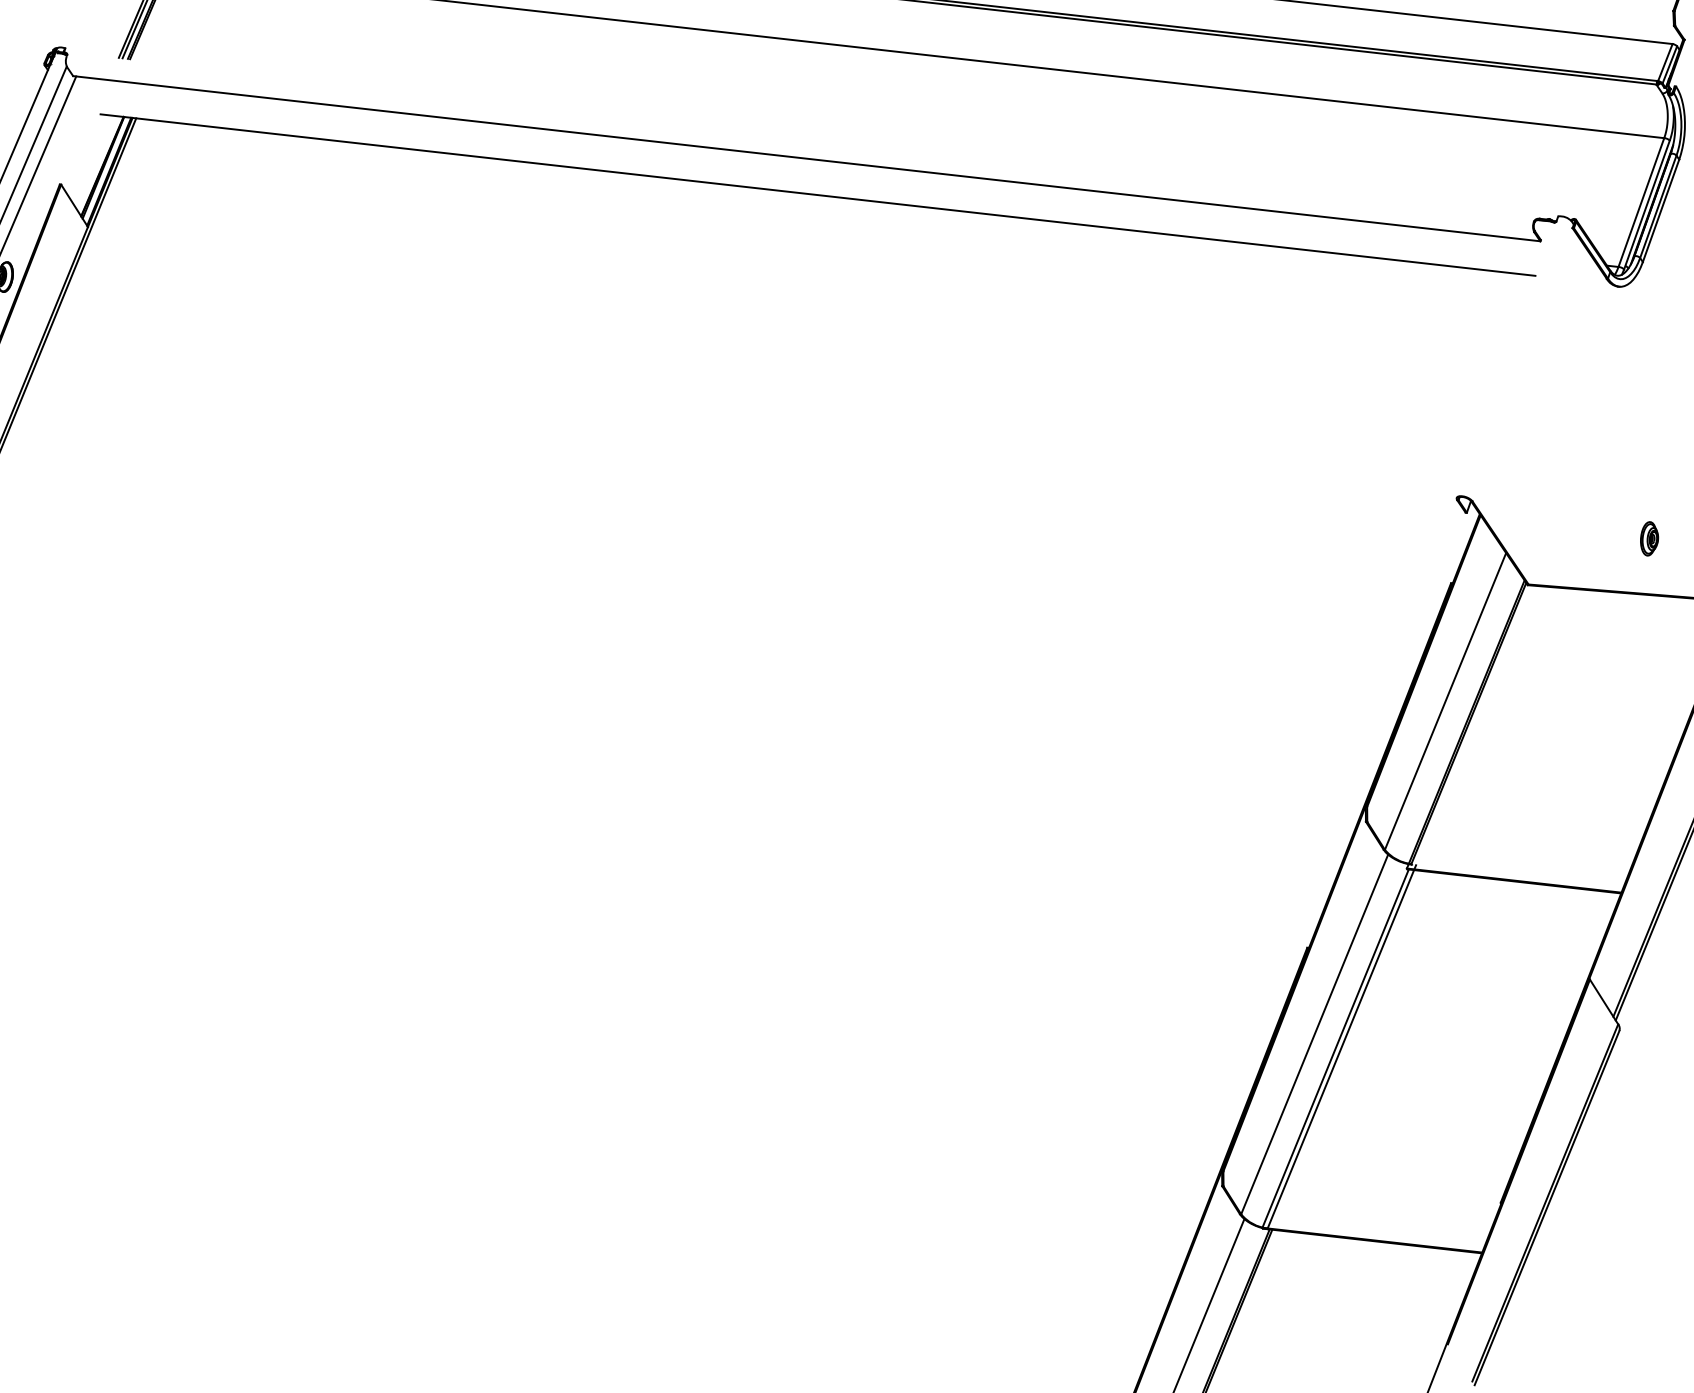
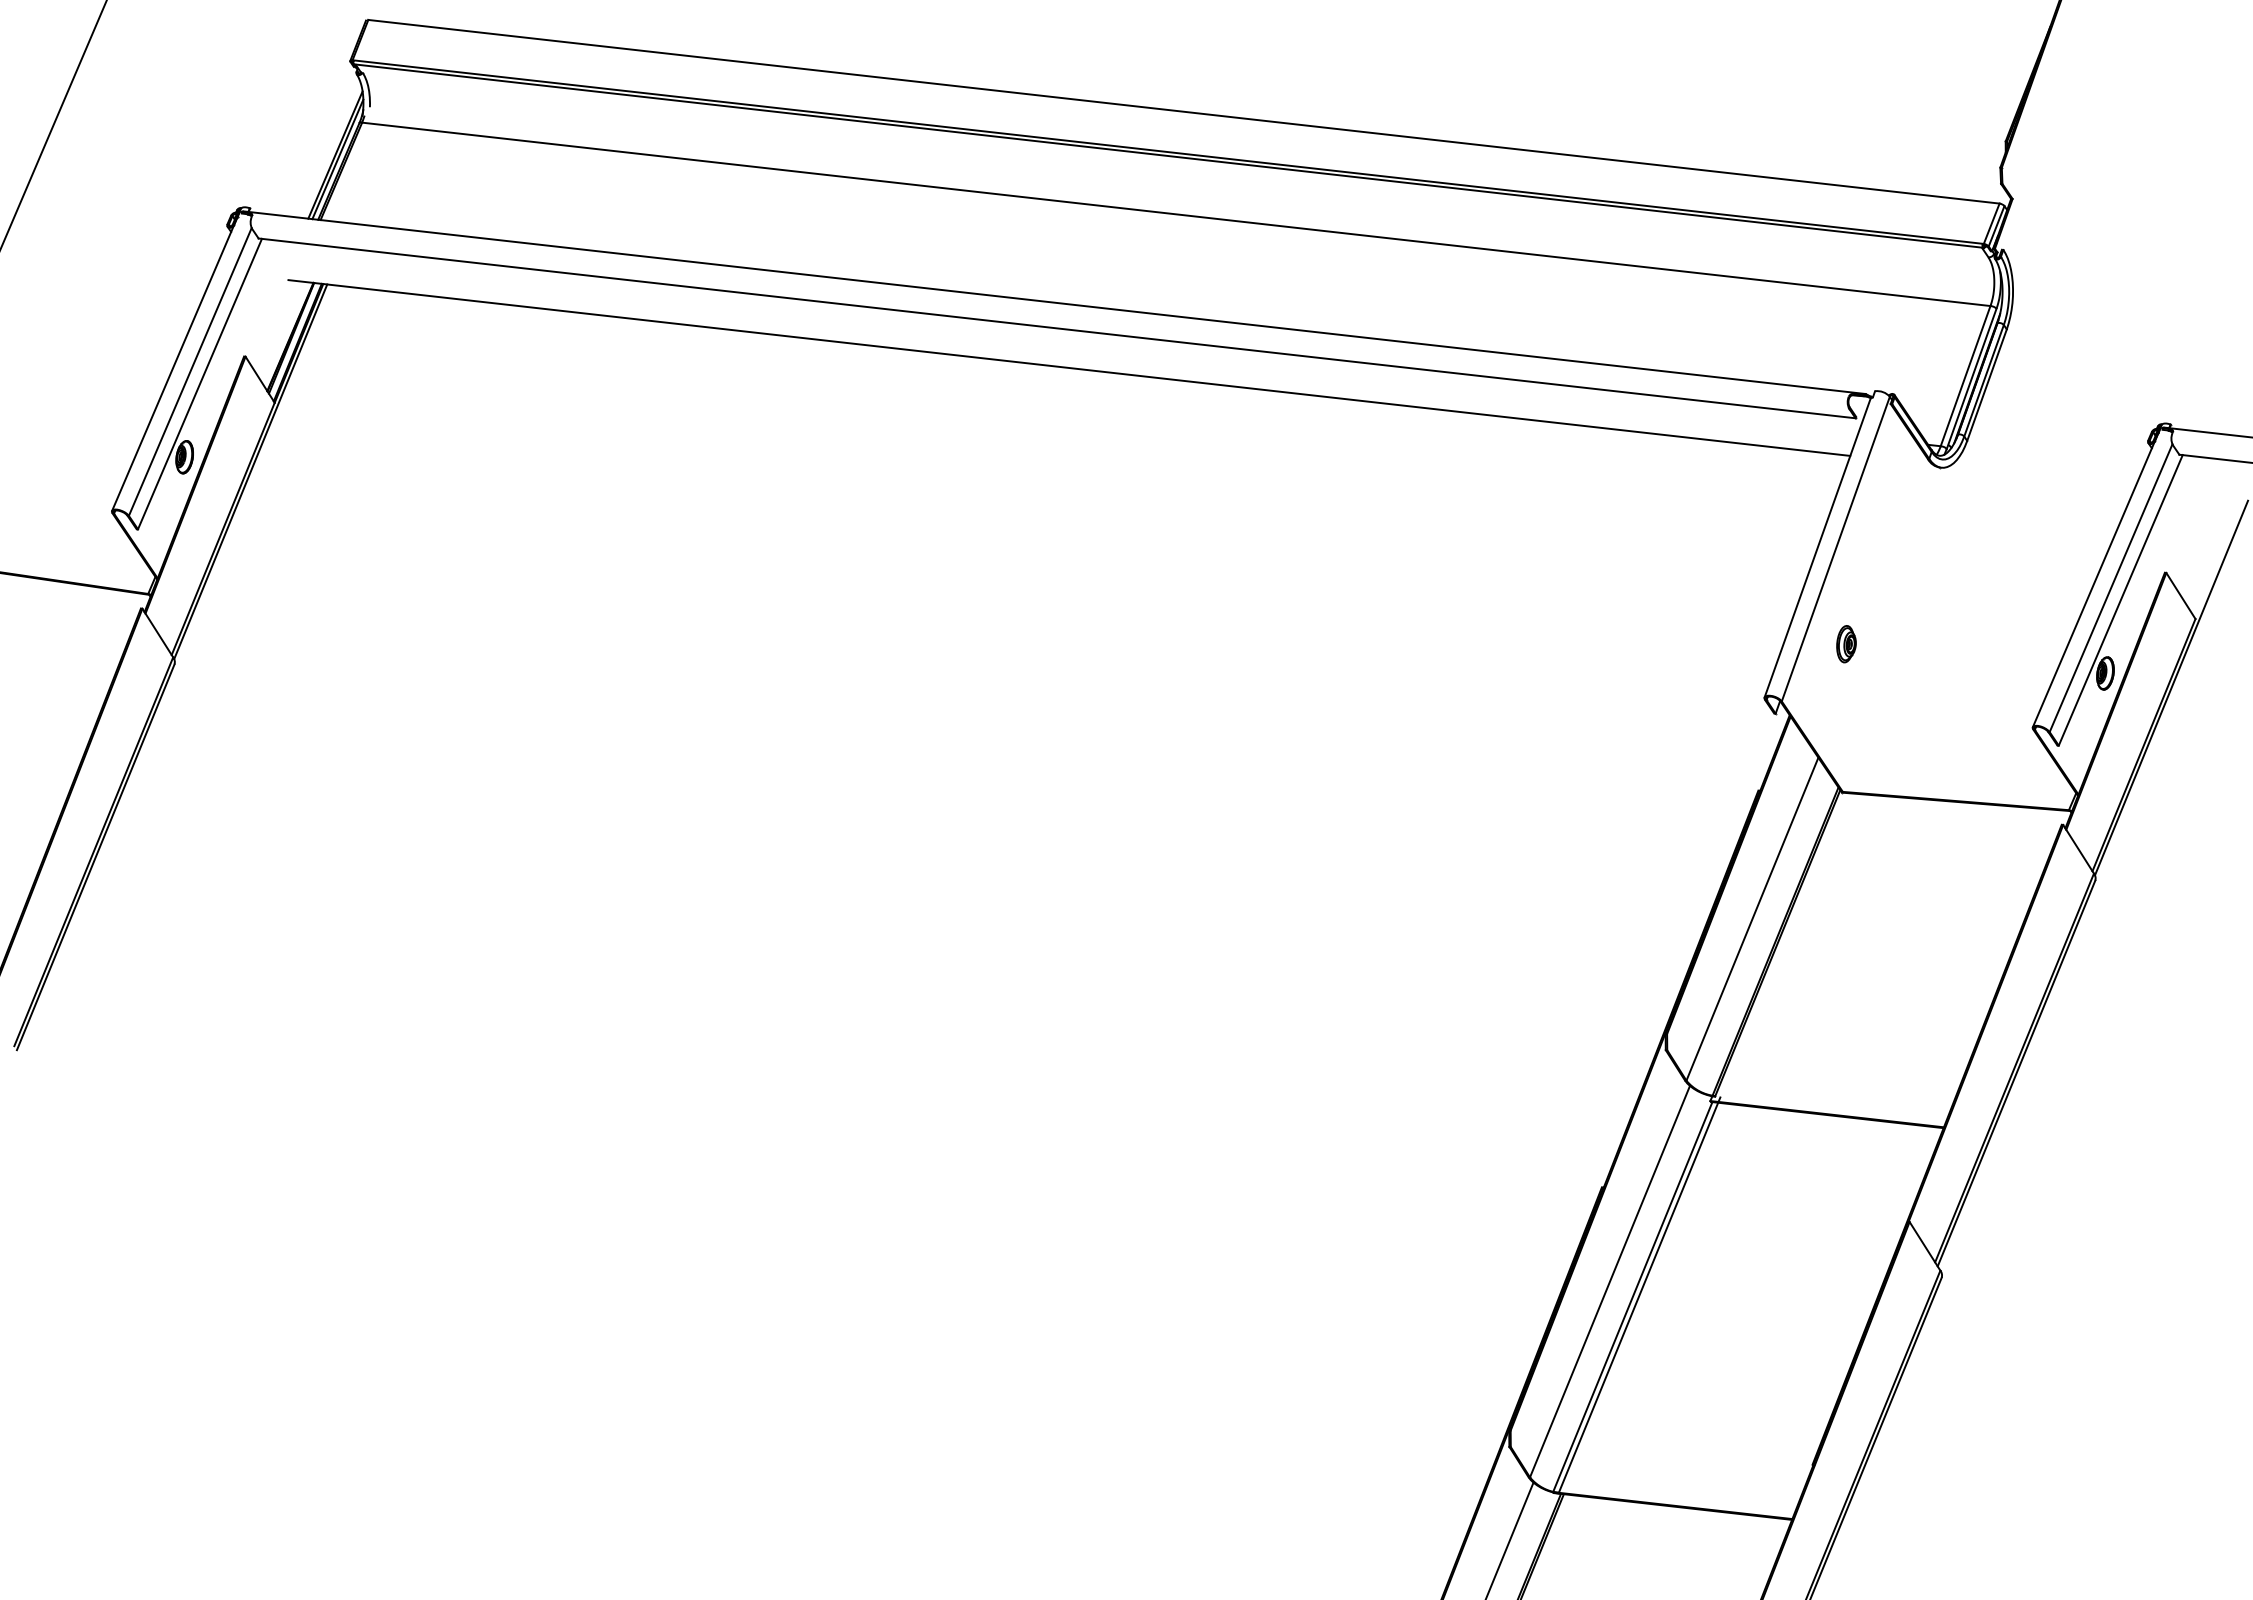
line: (804, 134) -> (1054, 302), added
line: (1505, 359) -> (1817, 547), added
line: (1521, 360) -> (1835, 548), added
part: (1649, 539) -> (1846, 644), moved

